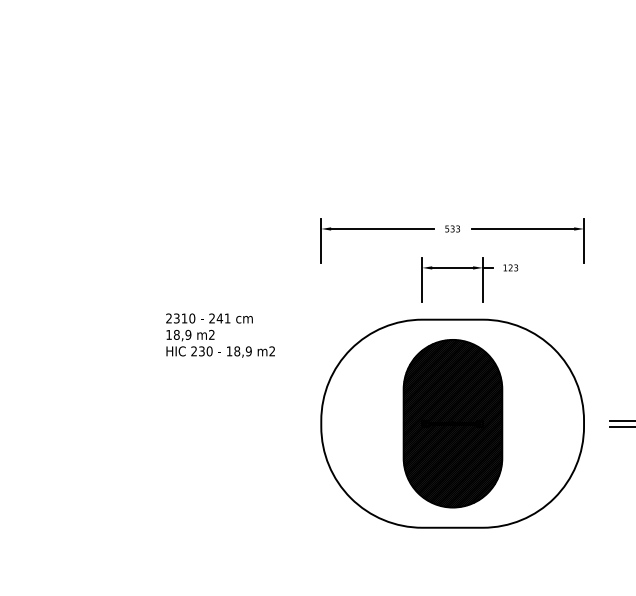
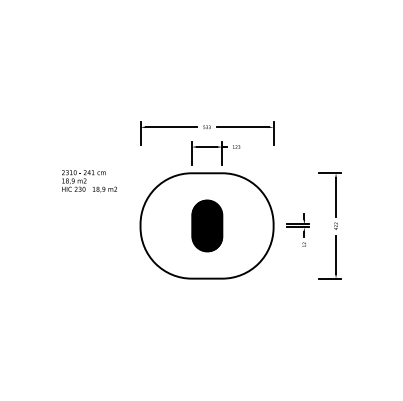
part: (453, 422) -> (207, 225), size x0.6

